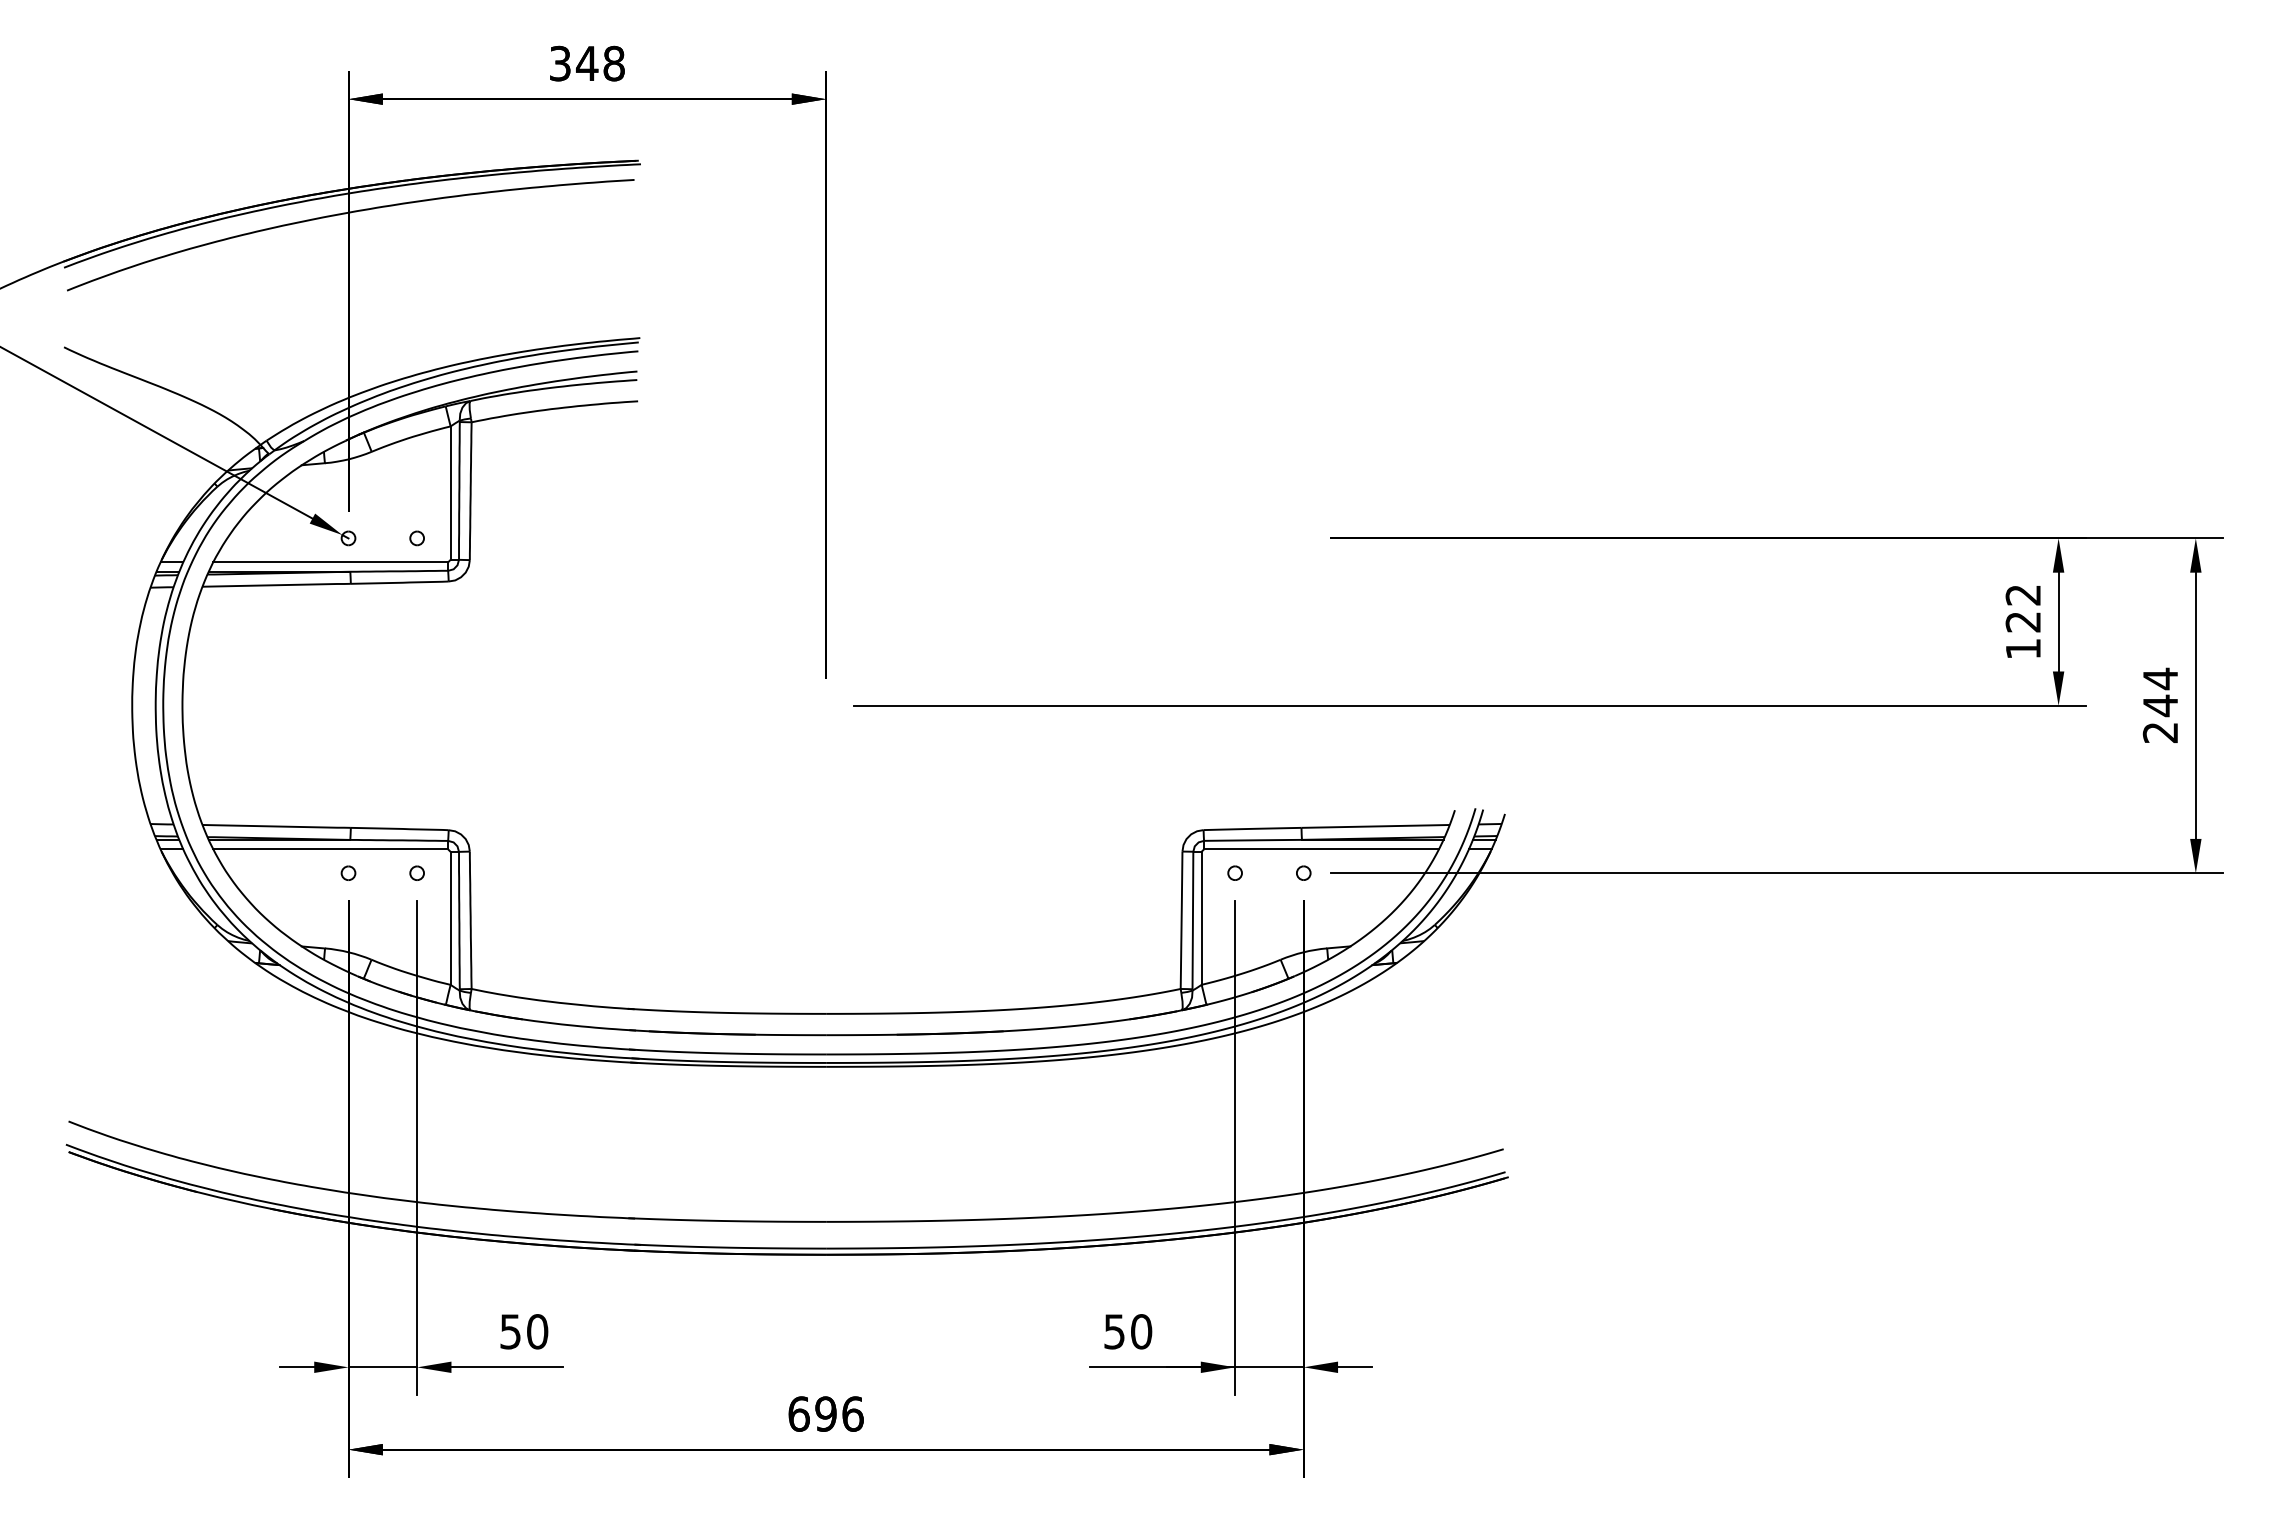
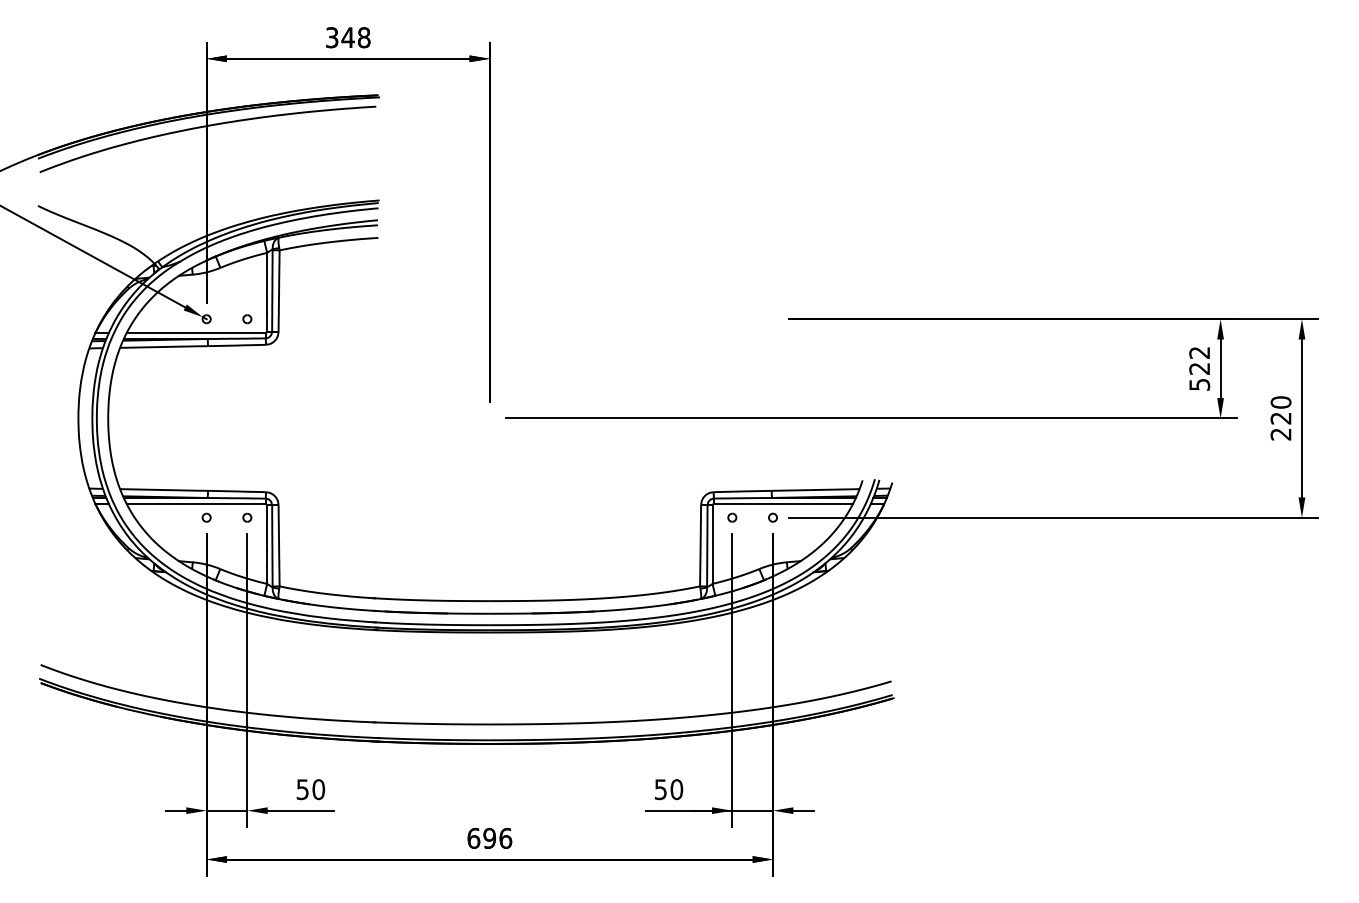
text: (2023, 648) -> (1199, 384), 122 -> 522
text: (2159, 692) -> (1280, 410), 244 -> 220

